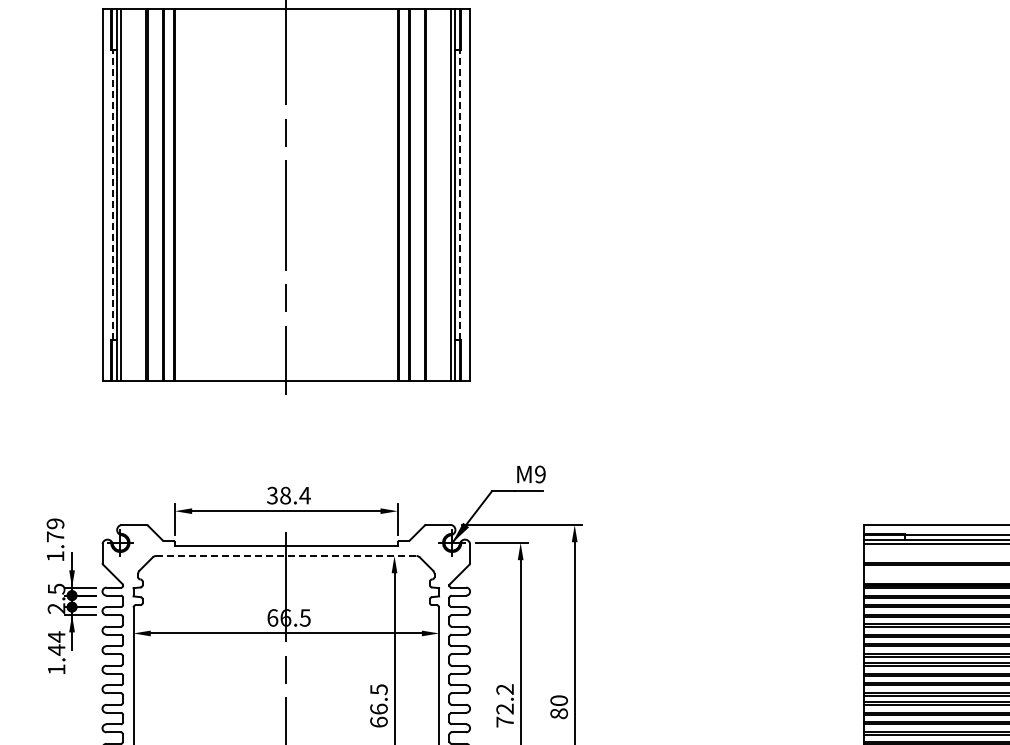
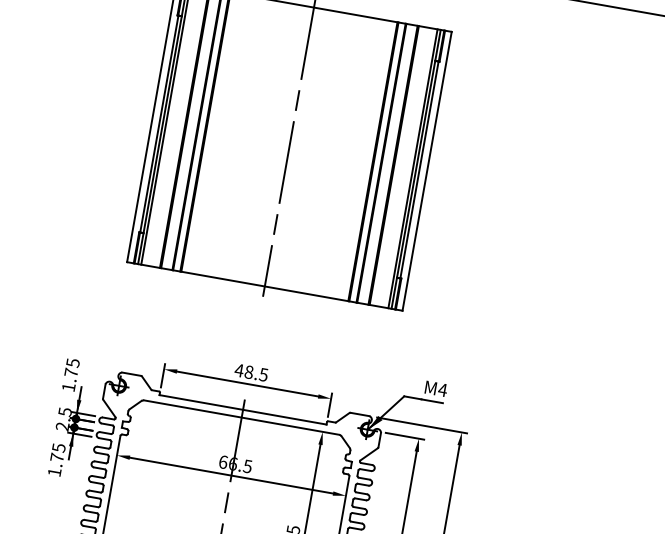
line: (112, 194) -> (159, 123), dashed -> solid
line: (459, 194) -> (419, 169), dashed -> solid
text: (540, 474) -> (442, 390), M9 -> M4
text: (288, 495) -> (251, 372), 38.4 -> 48.5
text: (55, 523) -> (73, 362), 1.79 -> 1.75
line: (286, 556) -> (241, 417), dashed -> solid
text: (56, 643) -> (57, 452), 1.44 -> 1.75

